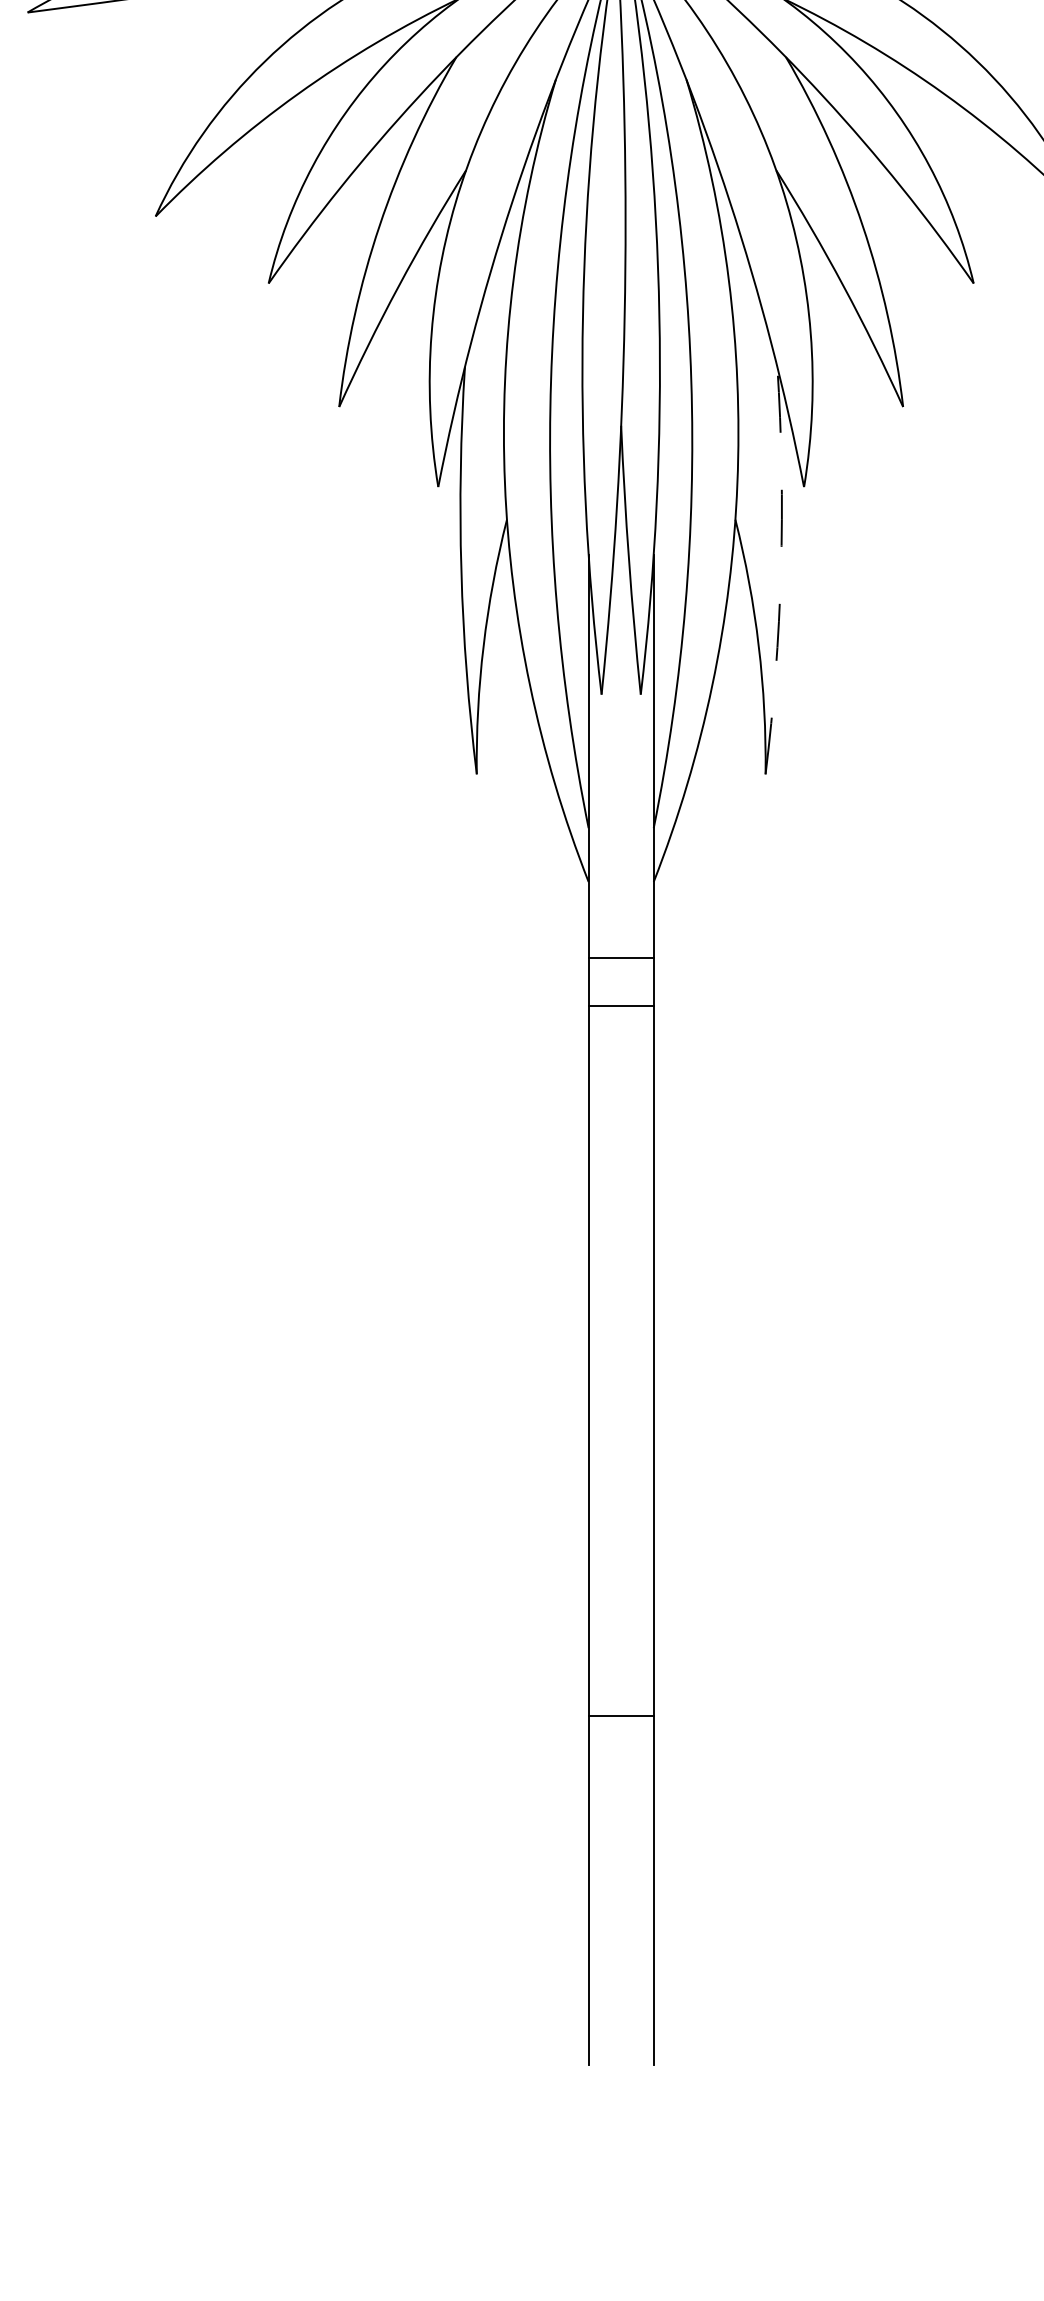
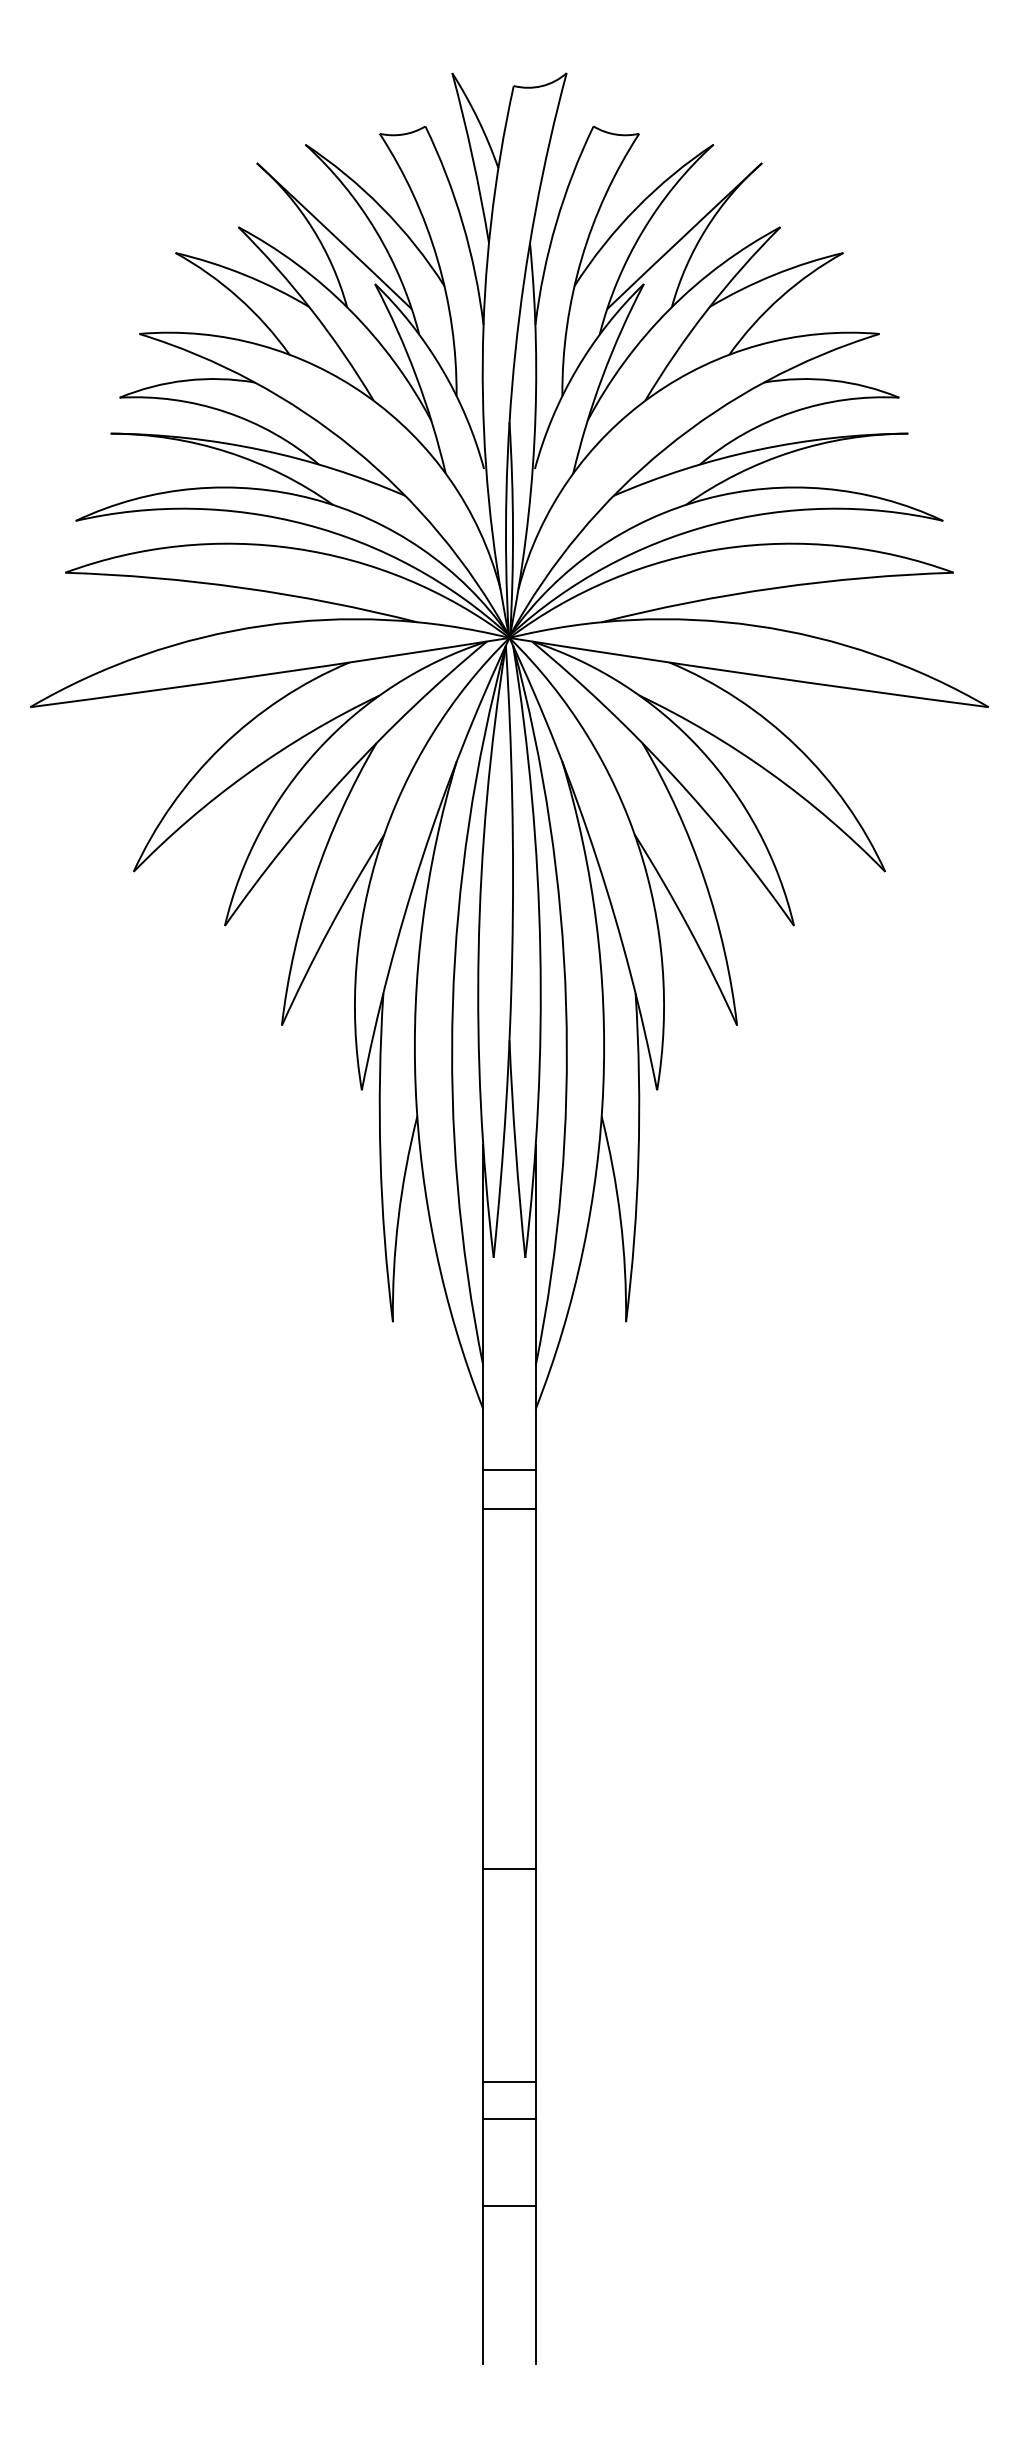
arc: (780, 570) -> (638, 1157), dashed -> solid
line: (621, 1451) -> (509, 1868), added
line: (621, 1760) -> (509, 2118), added
line: (621, 1868) -> (509, 2205), added

